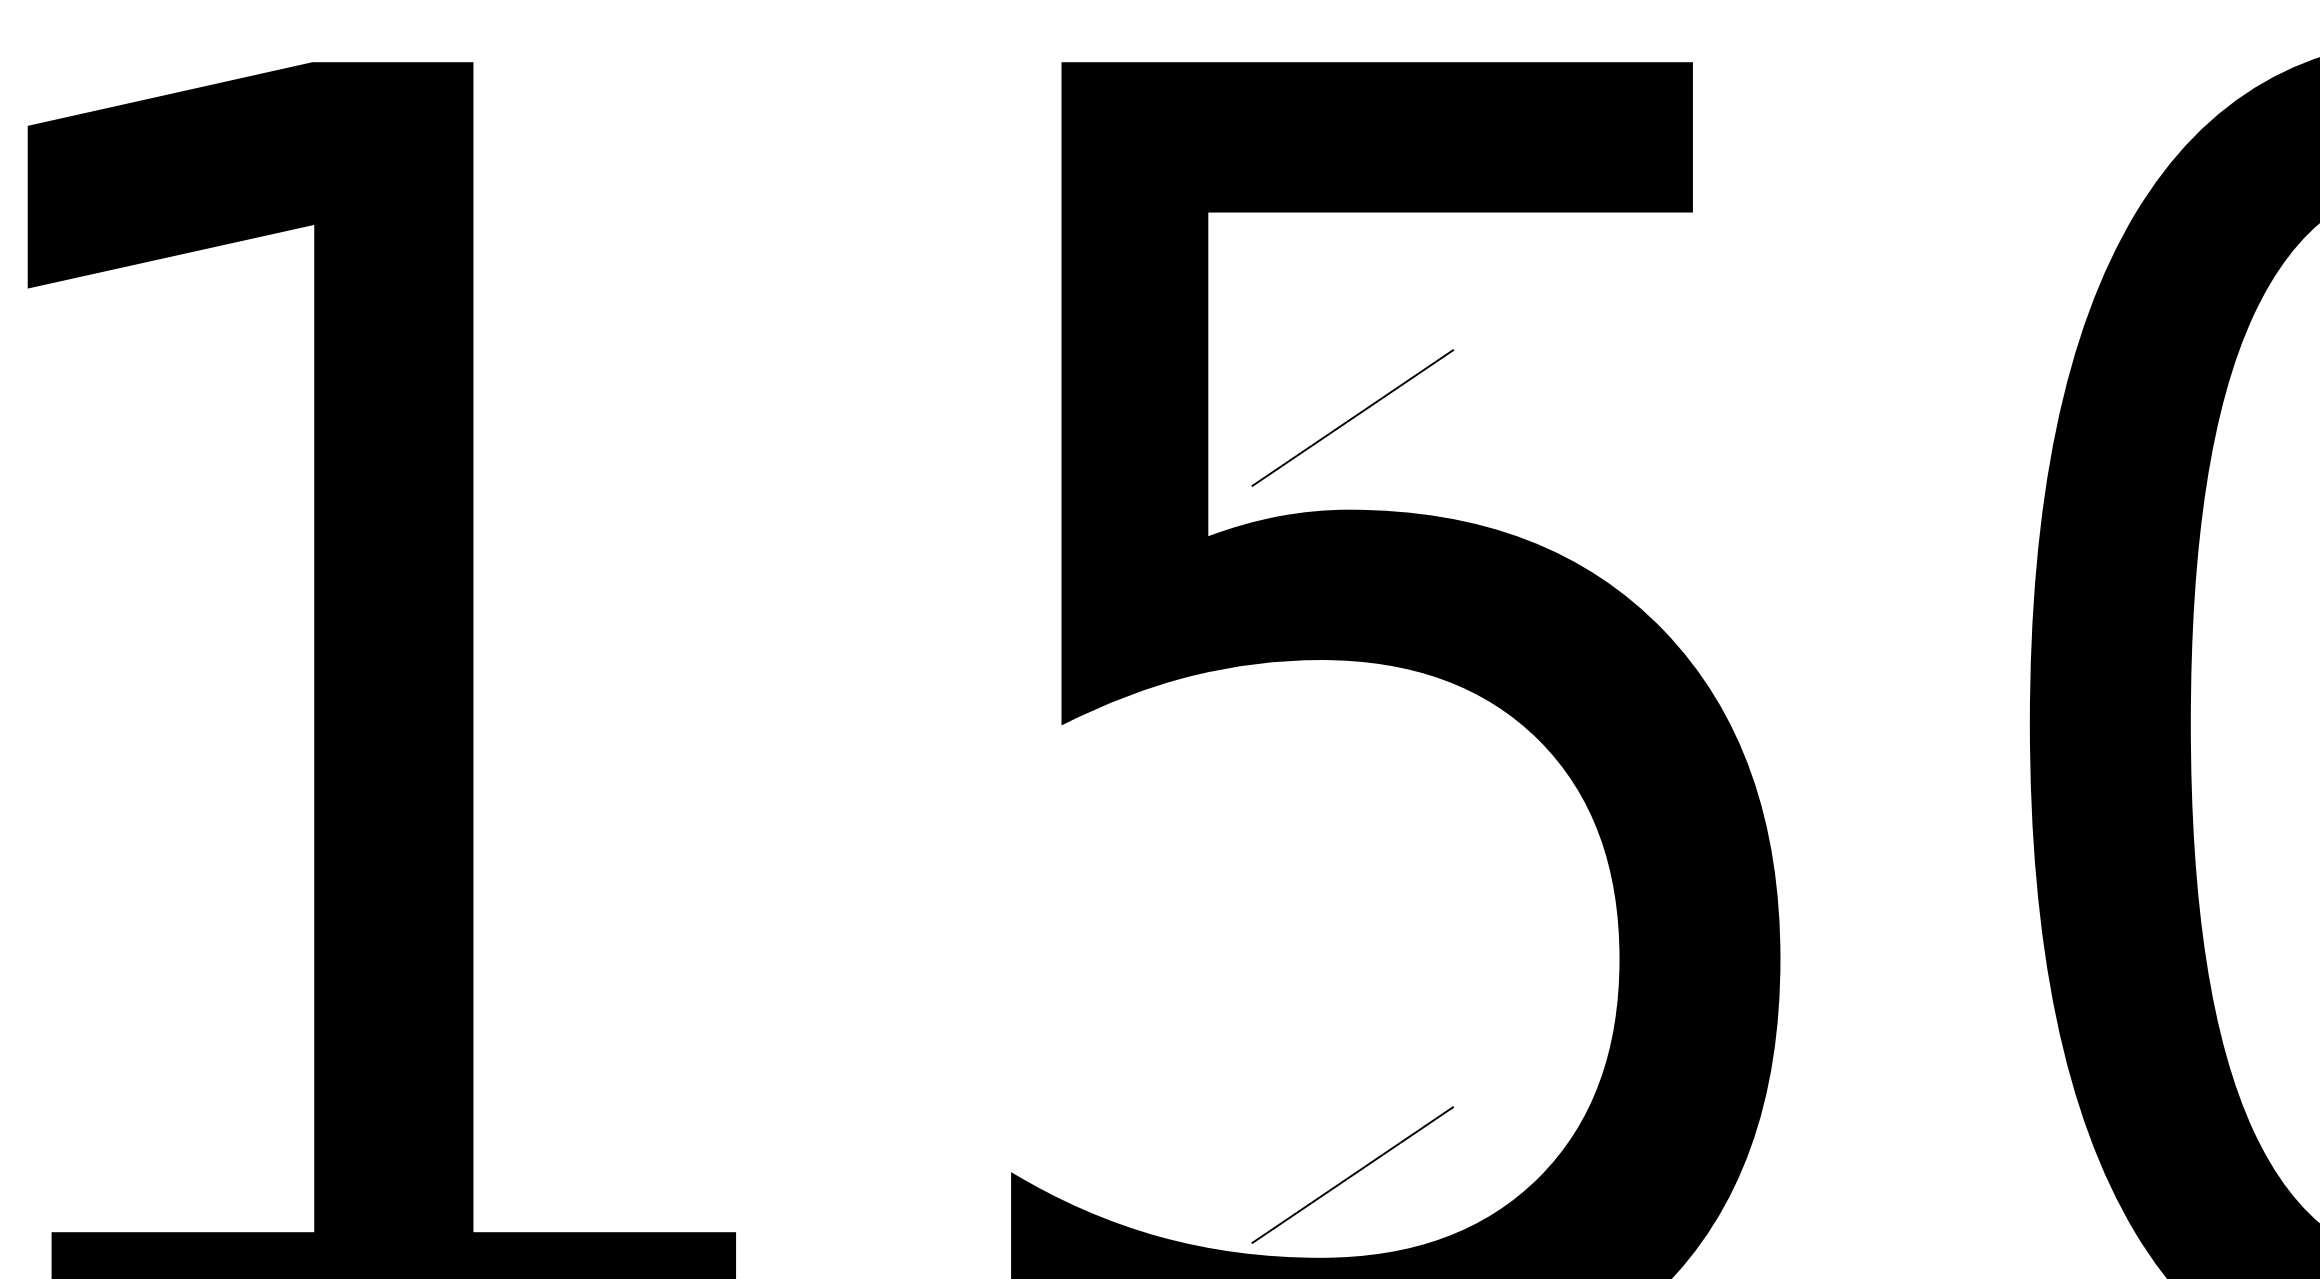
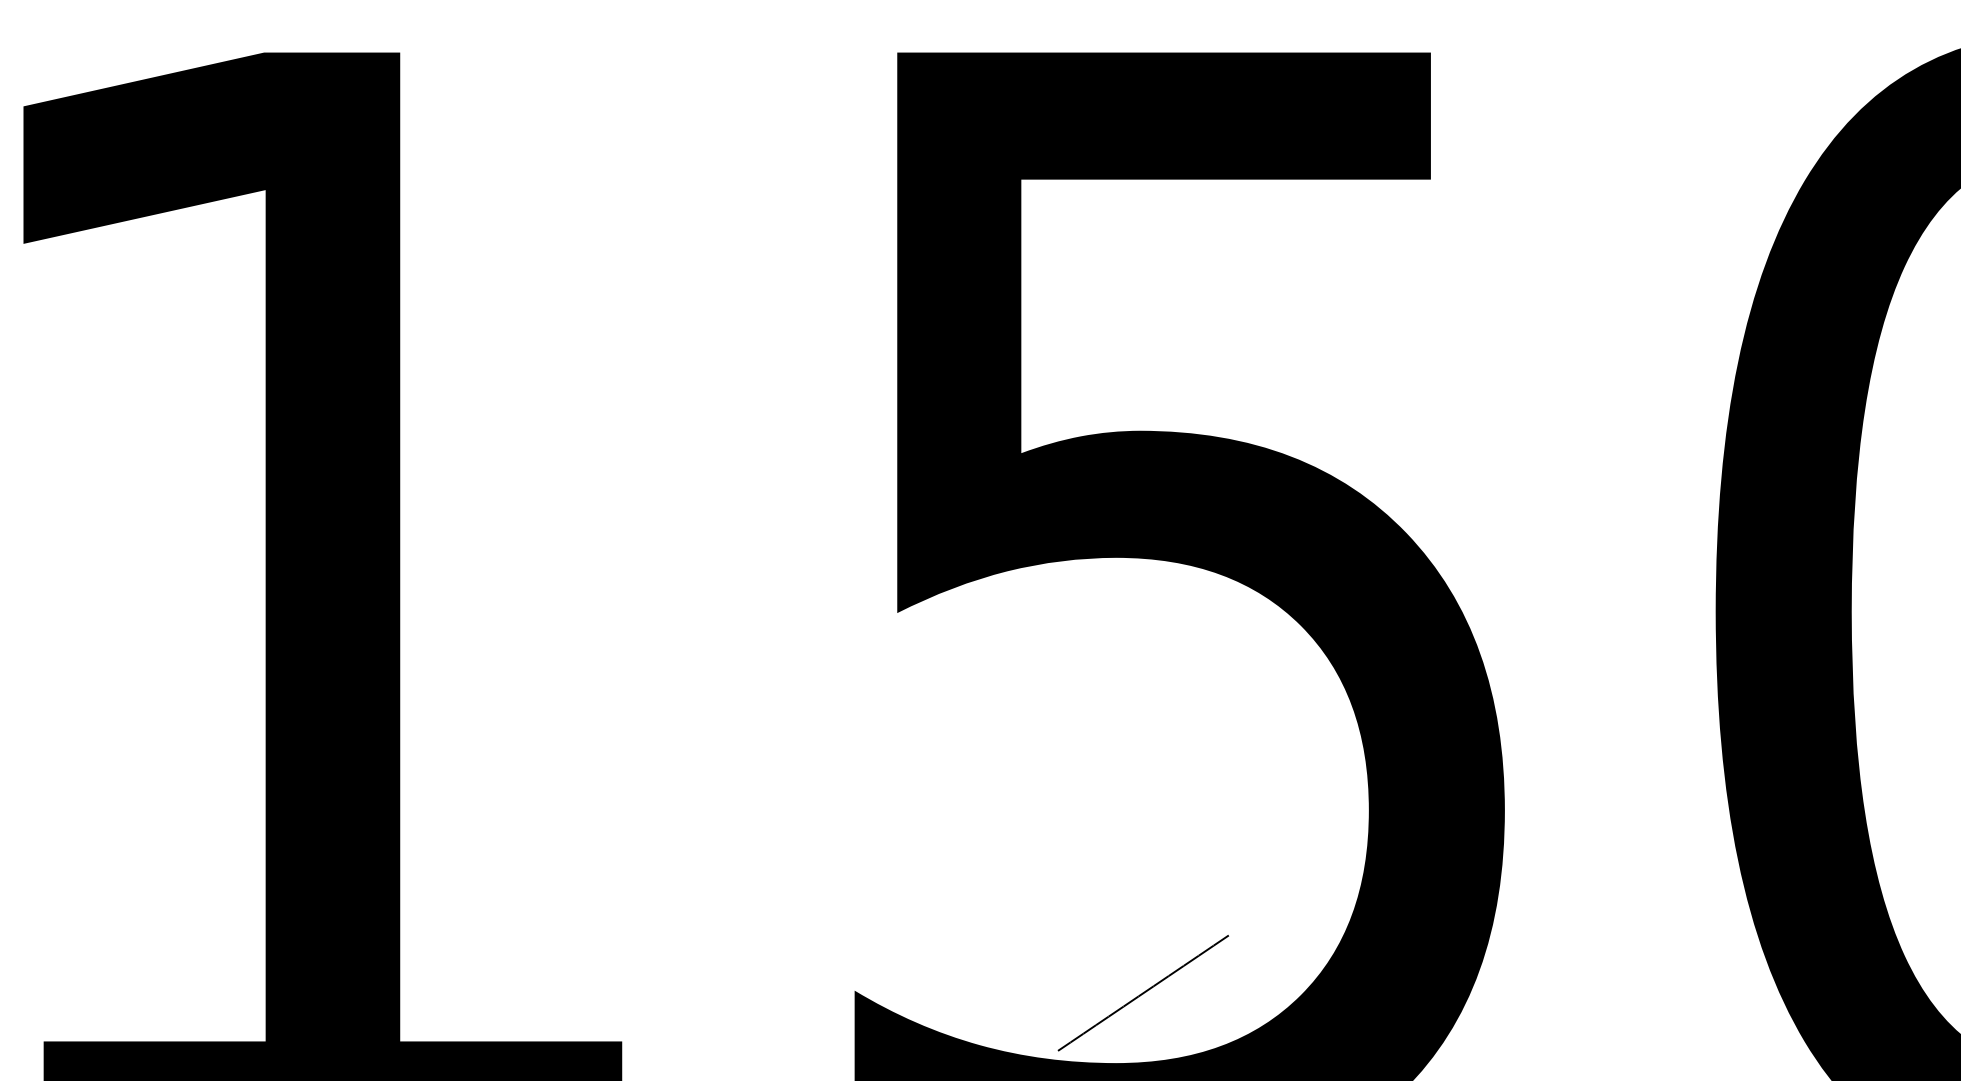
line: (1352, 417) -> (1143, 352), removed

